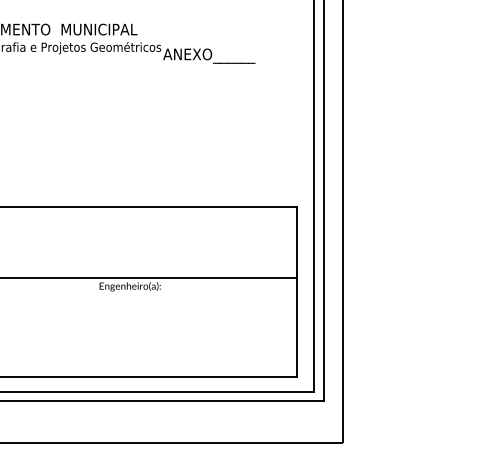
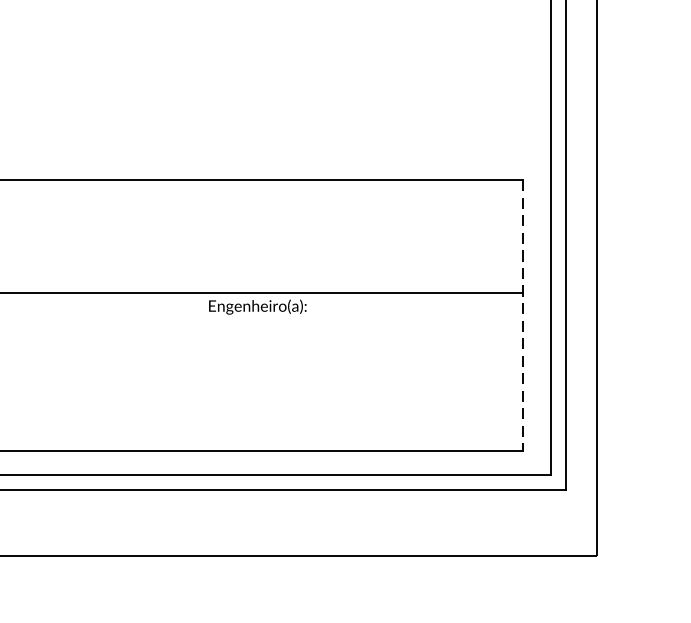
line: (296, 291) -> (522, 314), solid -> dashed

